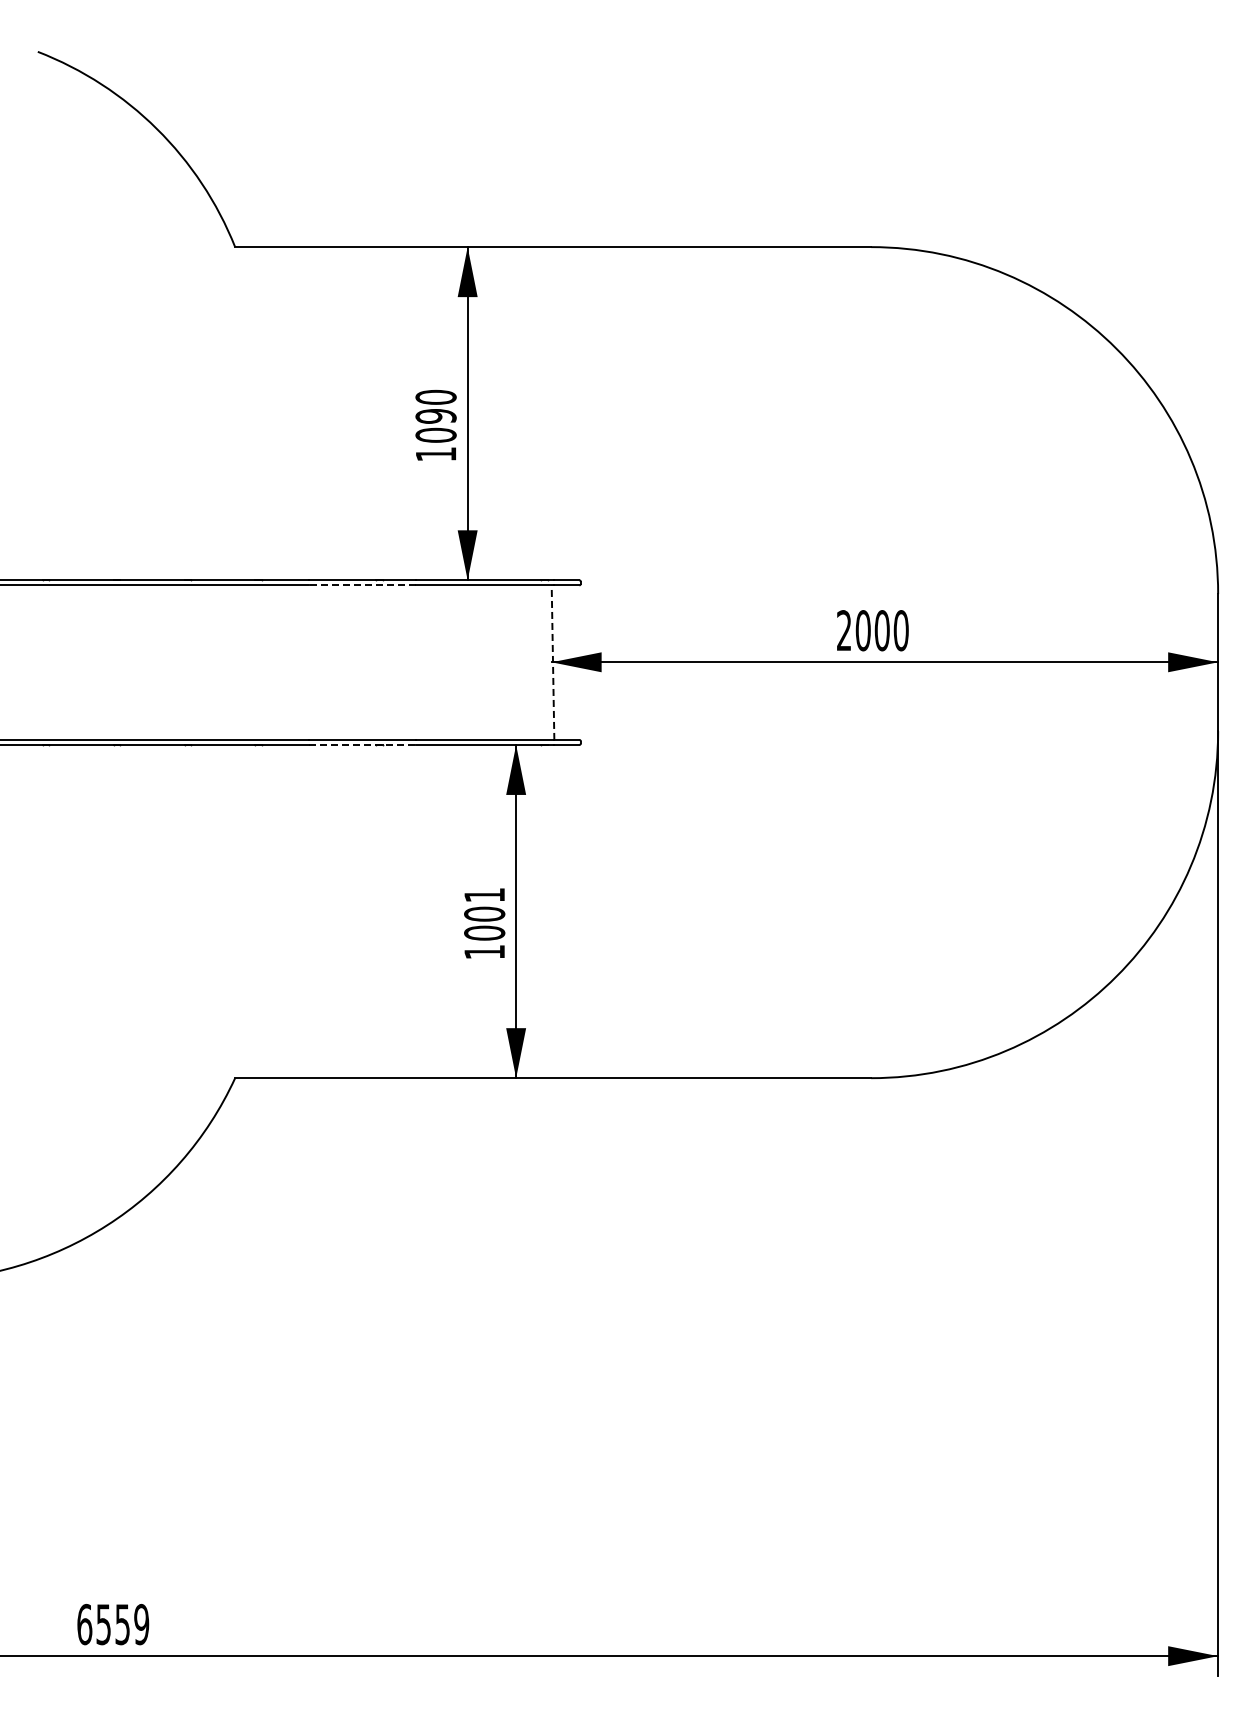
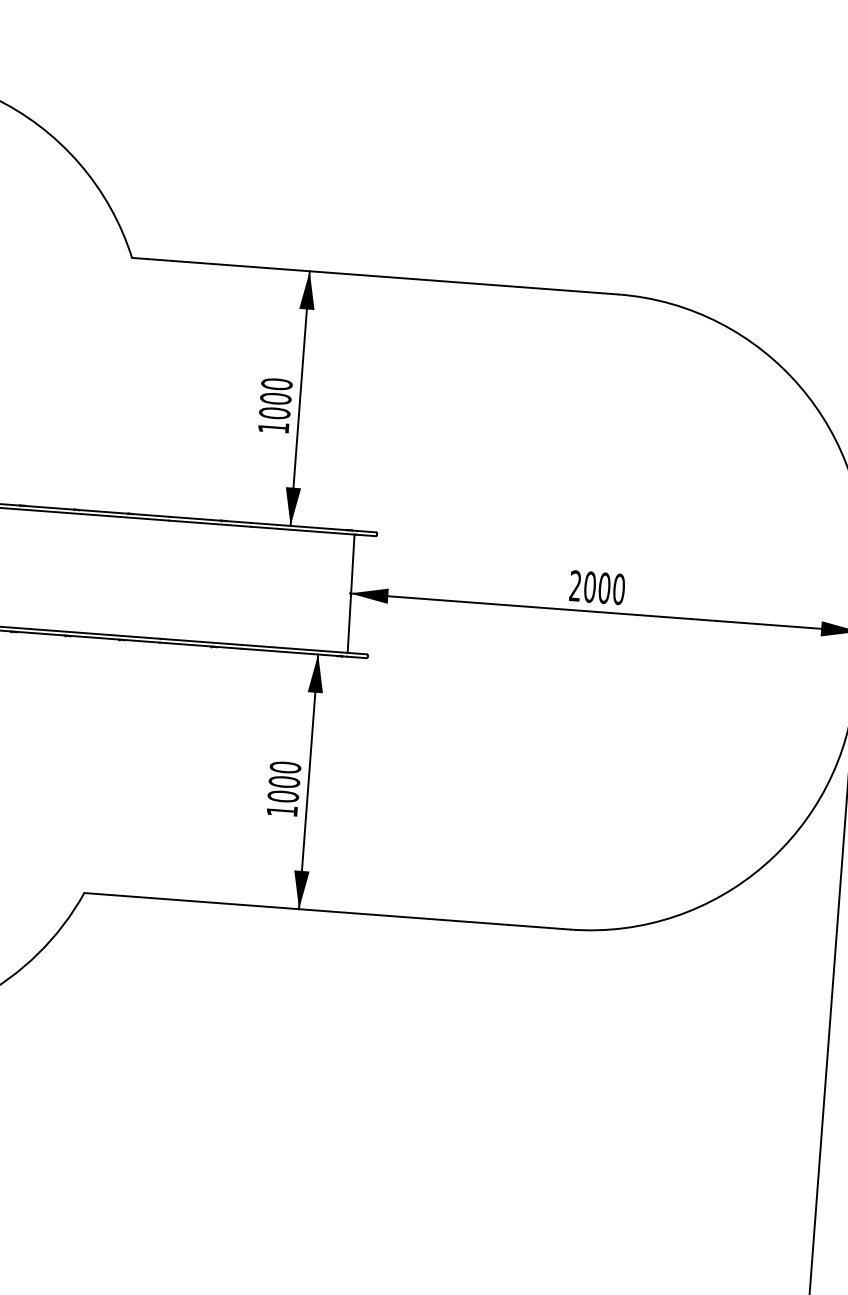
text: (435, 415) -> (275, 398), 1090 -> 1000
line: (362, 585) -> (209, 523), dashed -> solid
line: (553, 662) -> (351, 593), dashed -> solid
line: (363, 744) -> (201, 645), dashed -> solid
text: (484, 894) -> (285, 766), 1001 -> 1000

